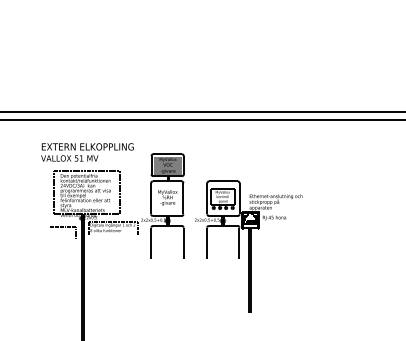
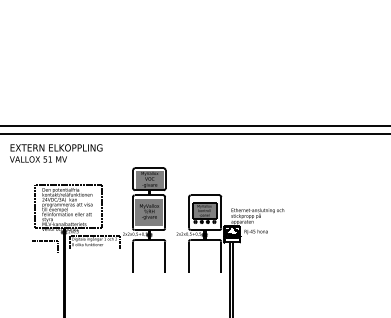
text: (87, 152) -> (56, 153), moved
fill: (223, 196) -> (205, 210), added
fill: (167, 198) -> (149, 212), added

